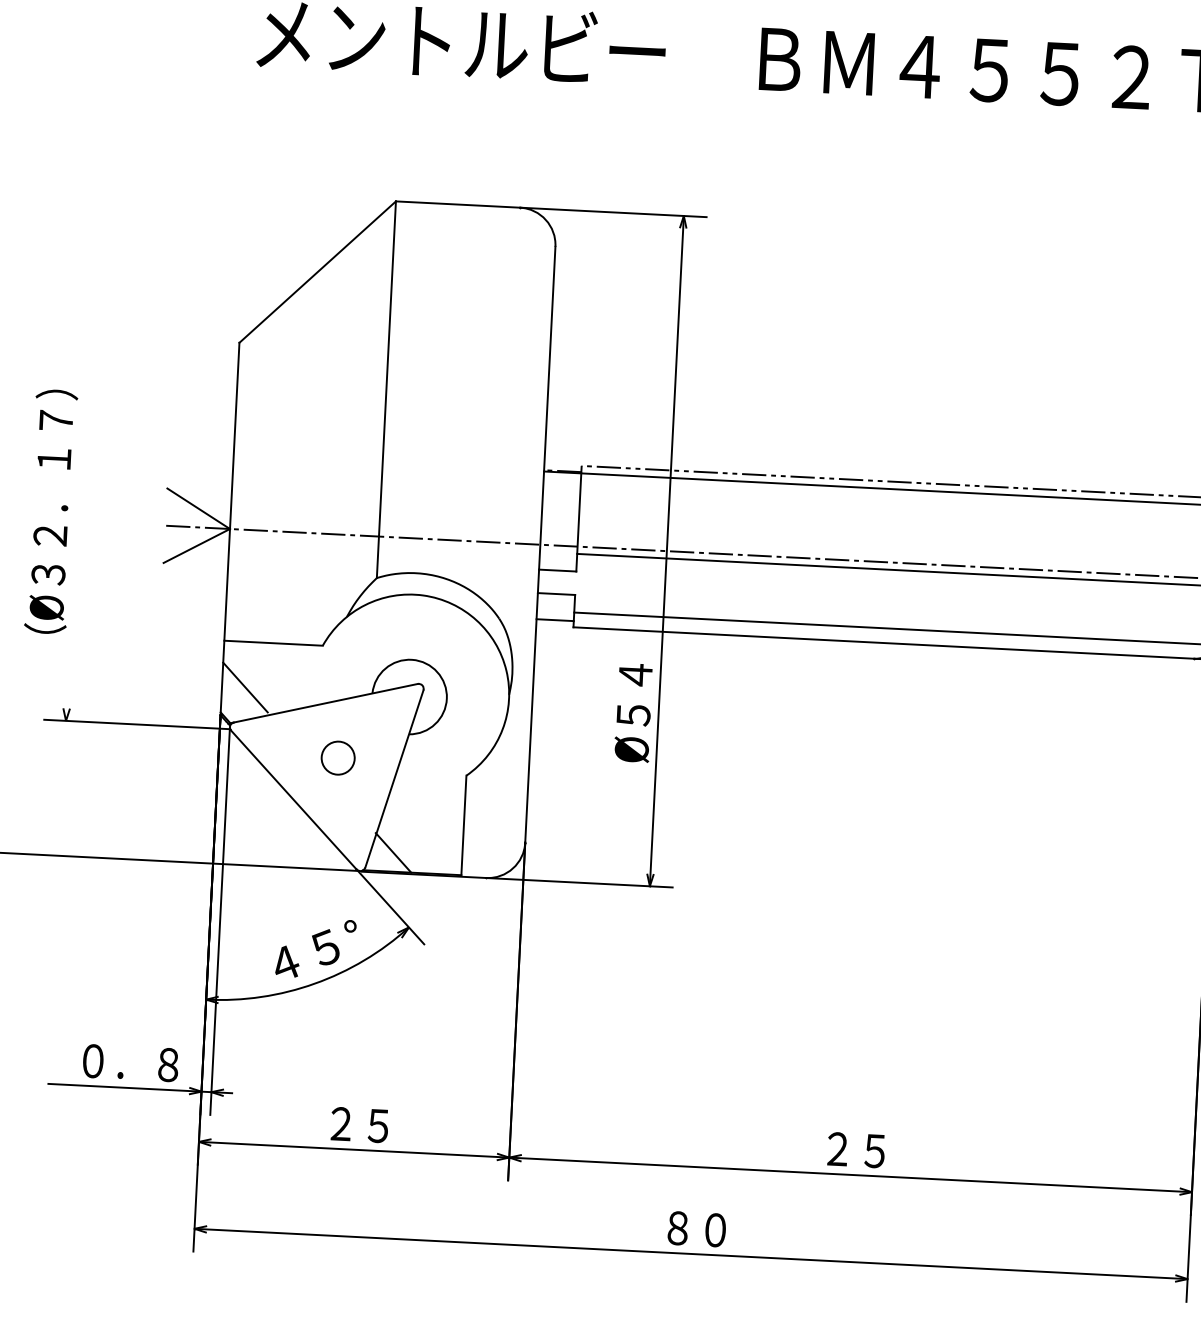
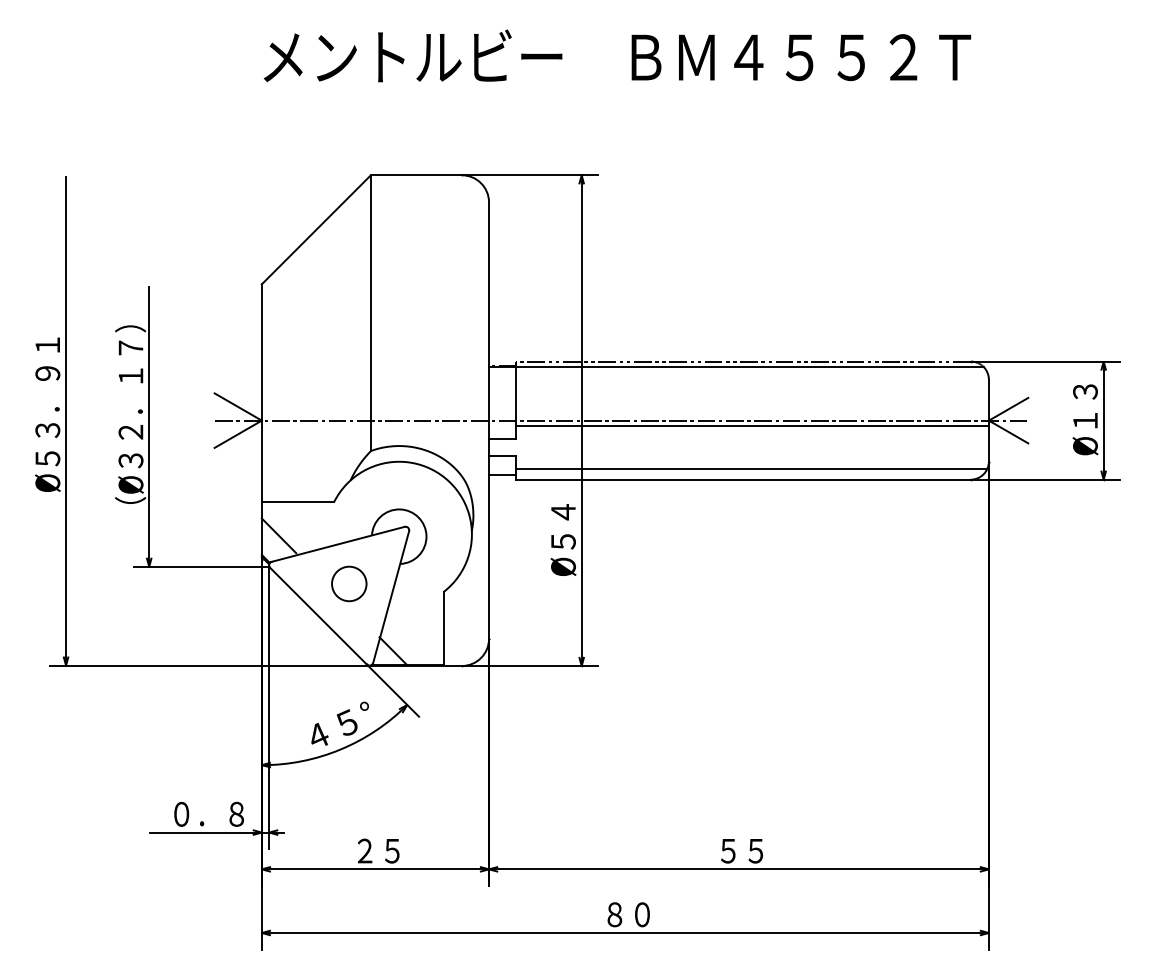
line: (76, 529) -> (149, 426), added
circle: (338, 757) -> (349, 583), size x1.43
text: (837, 1148) -> (728, 850), ２５ -> ５５

